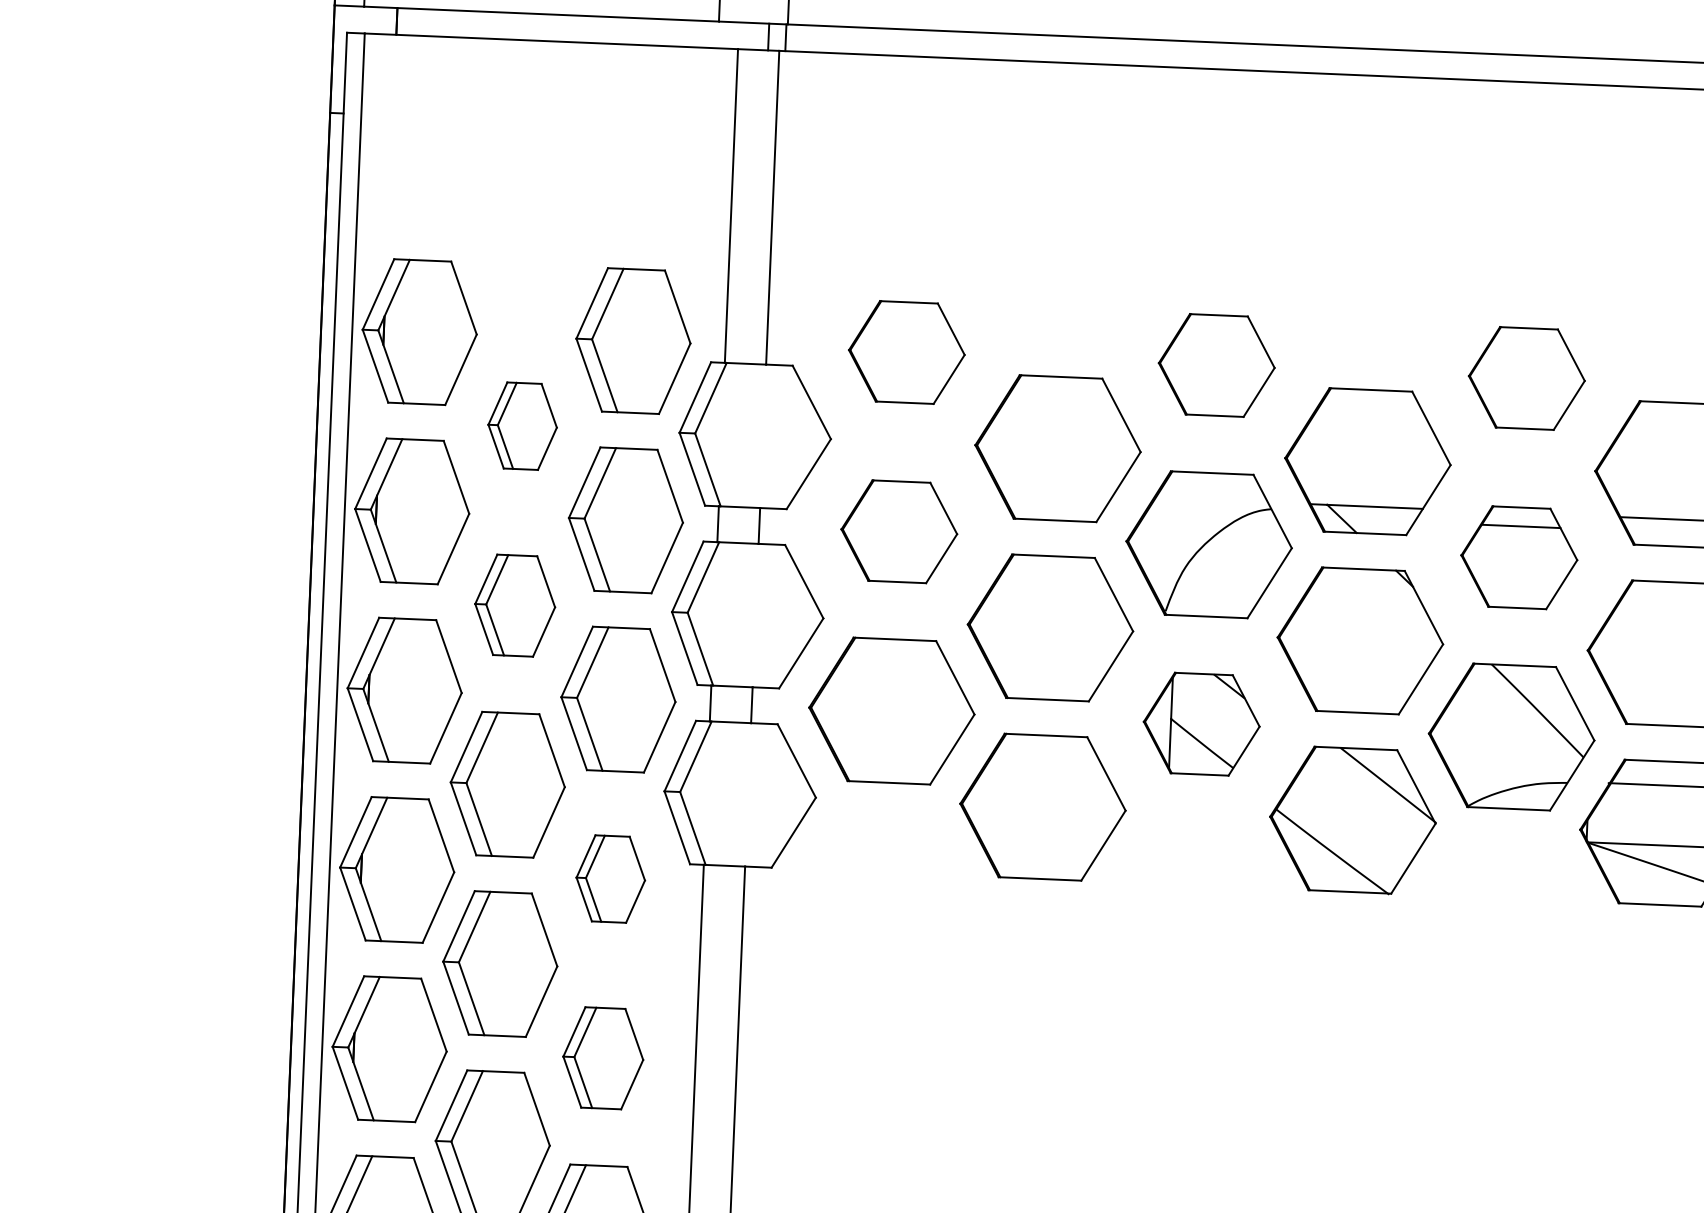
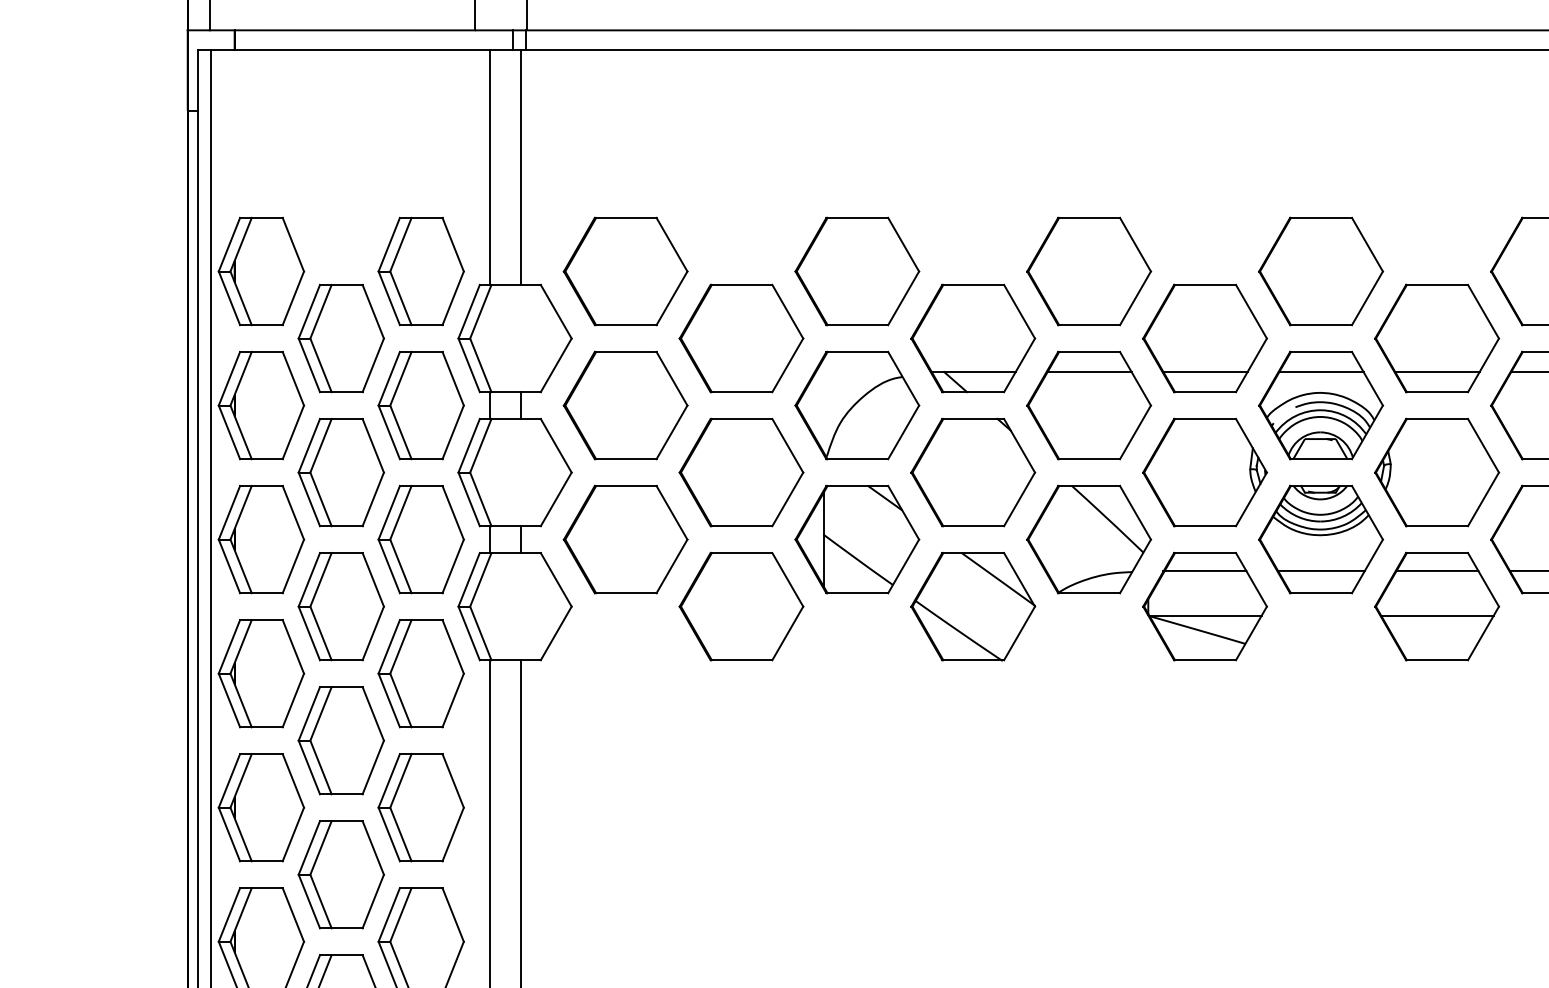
part: (906, 352) -> (625, 271), size x1.43
part: (1216, 365) -> (857, 271), size x1.43
part: (1527, 378) -> (1089, 271), size x1.43
part: (521, 426) -> (340, 338), size x1.67
part: (899, 531) -> (625, 405), size x1.43
part: (1519, 557) -> (1089, 405), size x1.43
part: (514, 605) -> (340, 472), size x1.43
part: (1201, 723) -> (857, 539), size x1.43
part: (609, 878) -> (420, 673), size x1.67
part: (602, 1057) -> (420, 807), size x1.43

